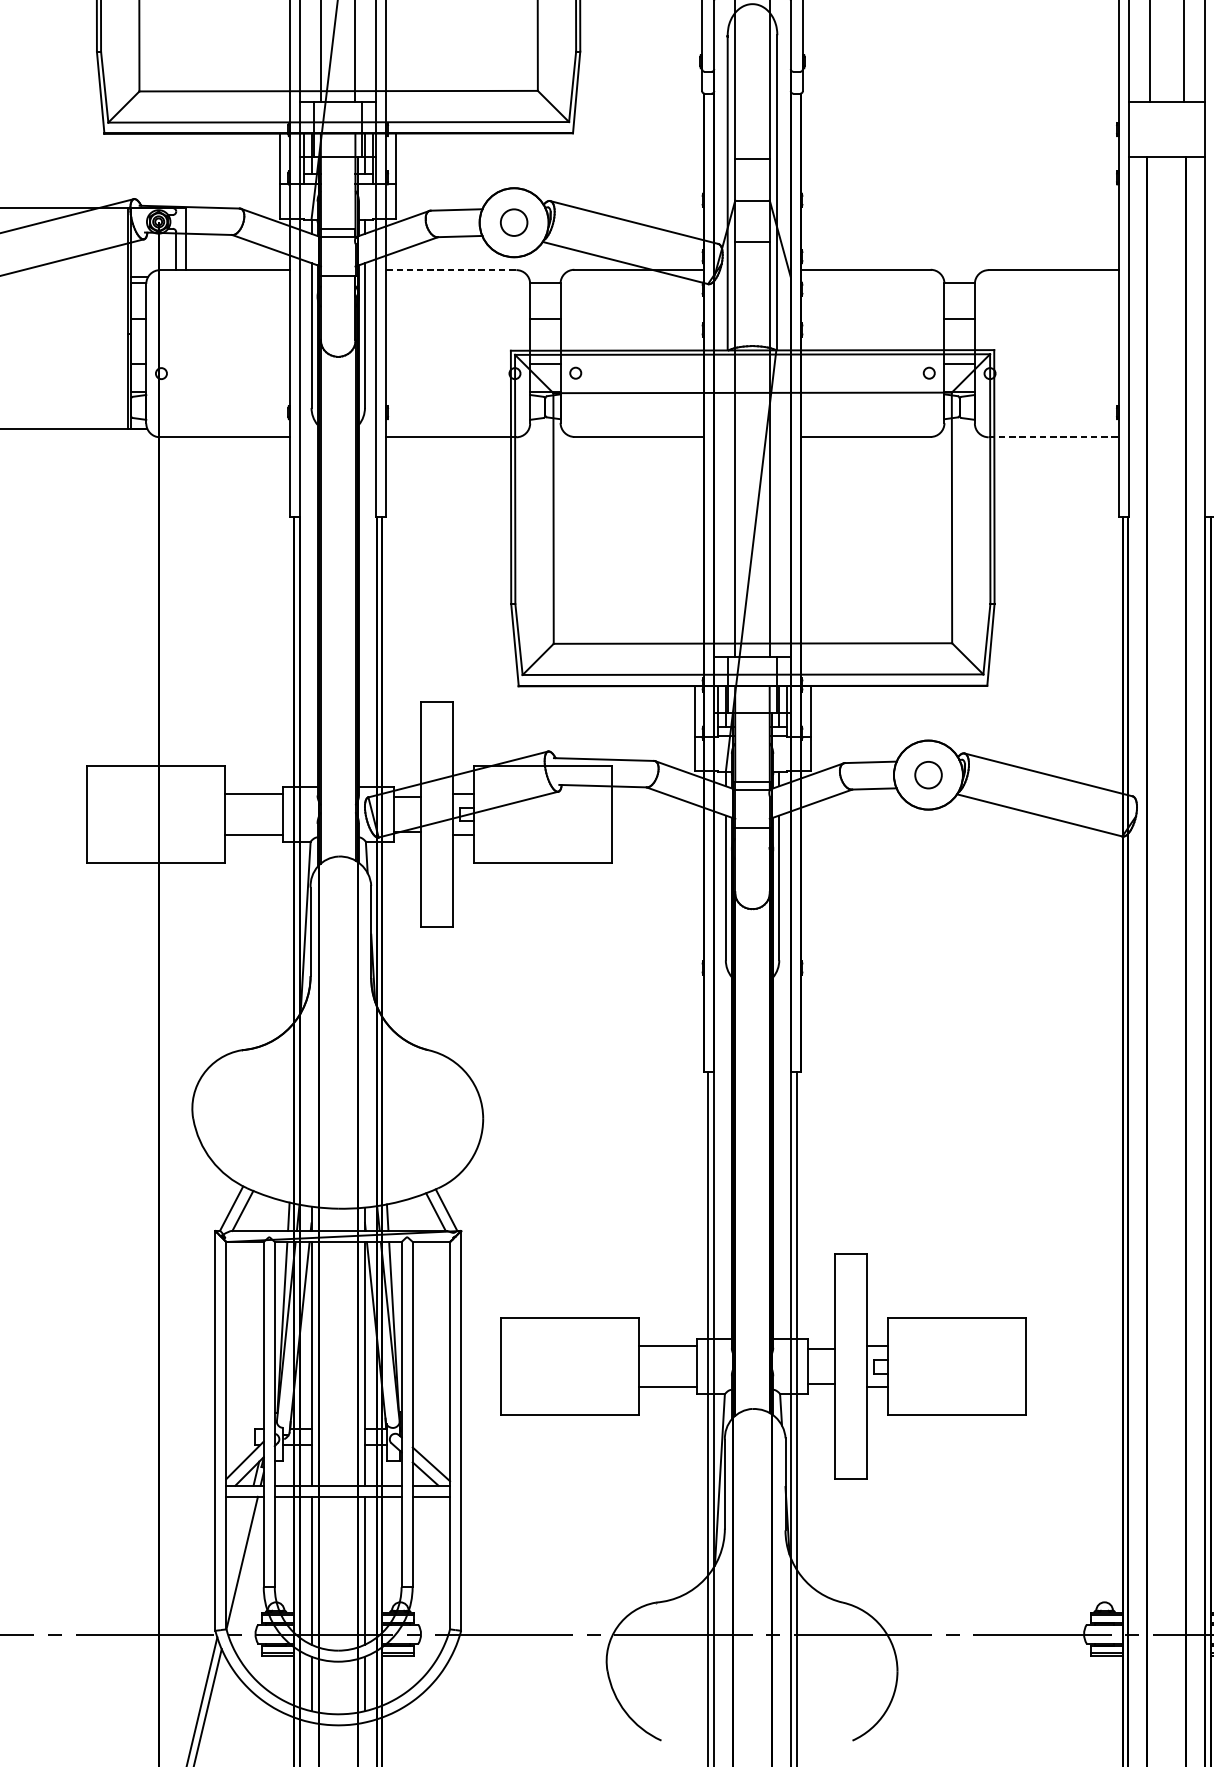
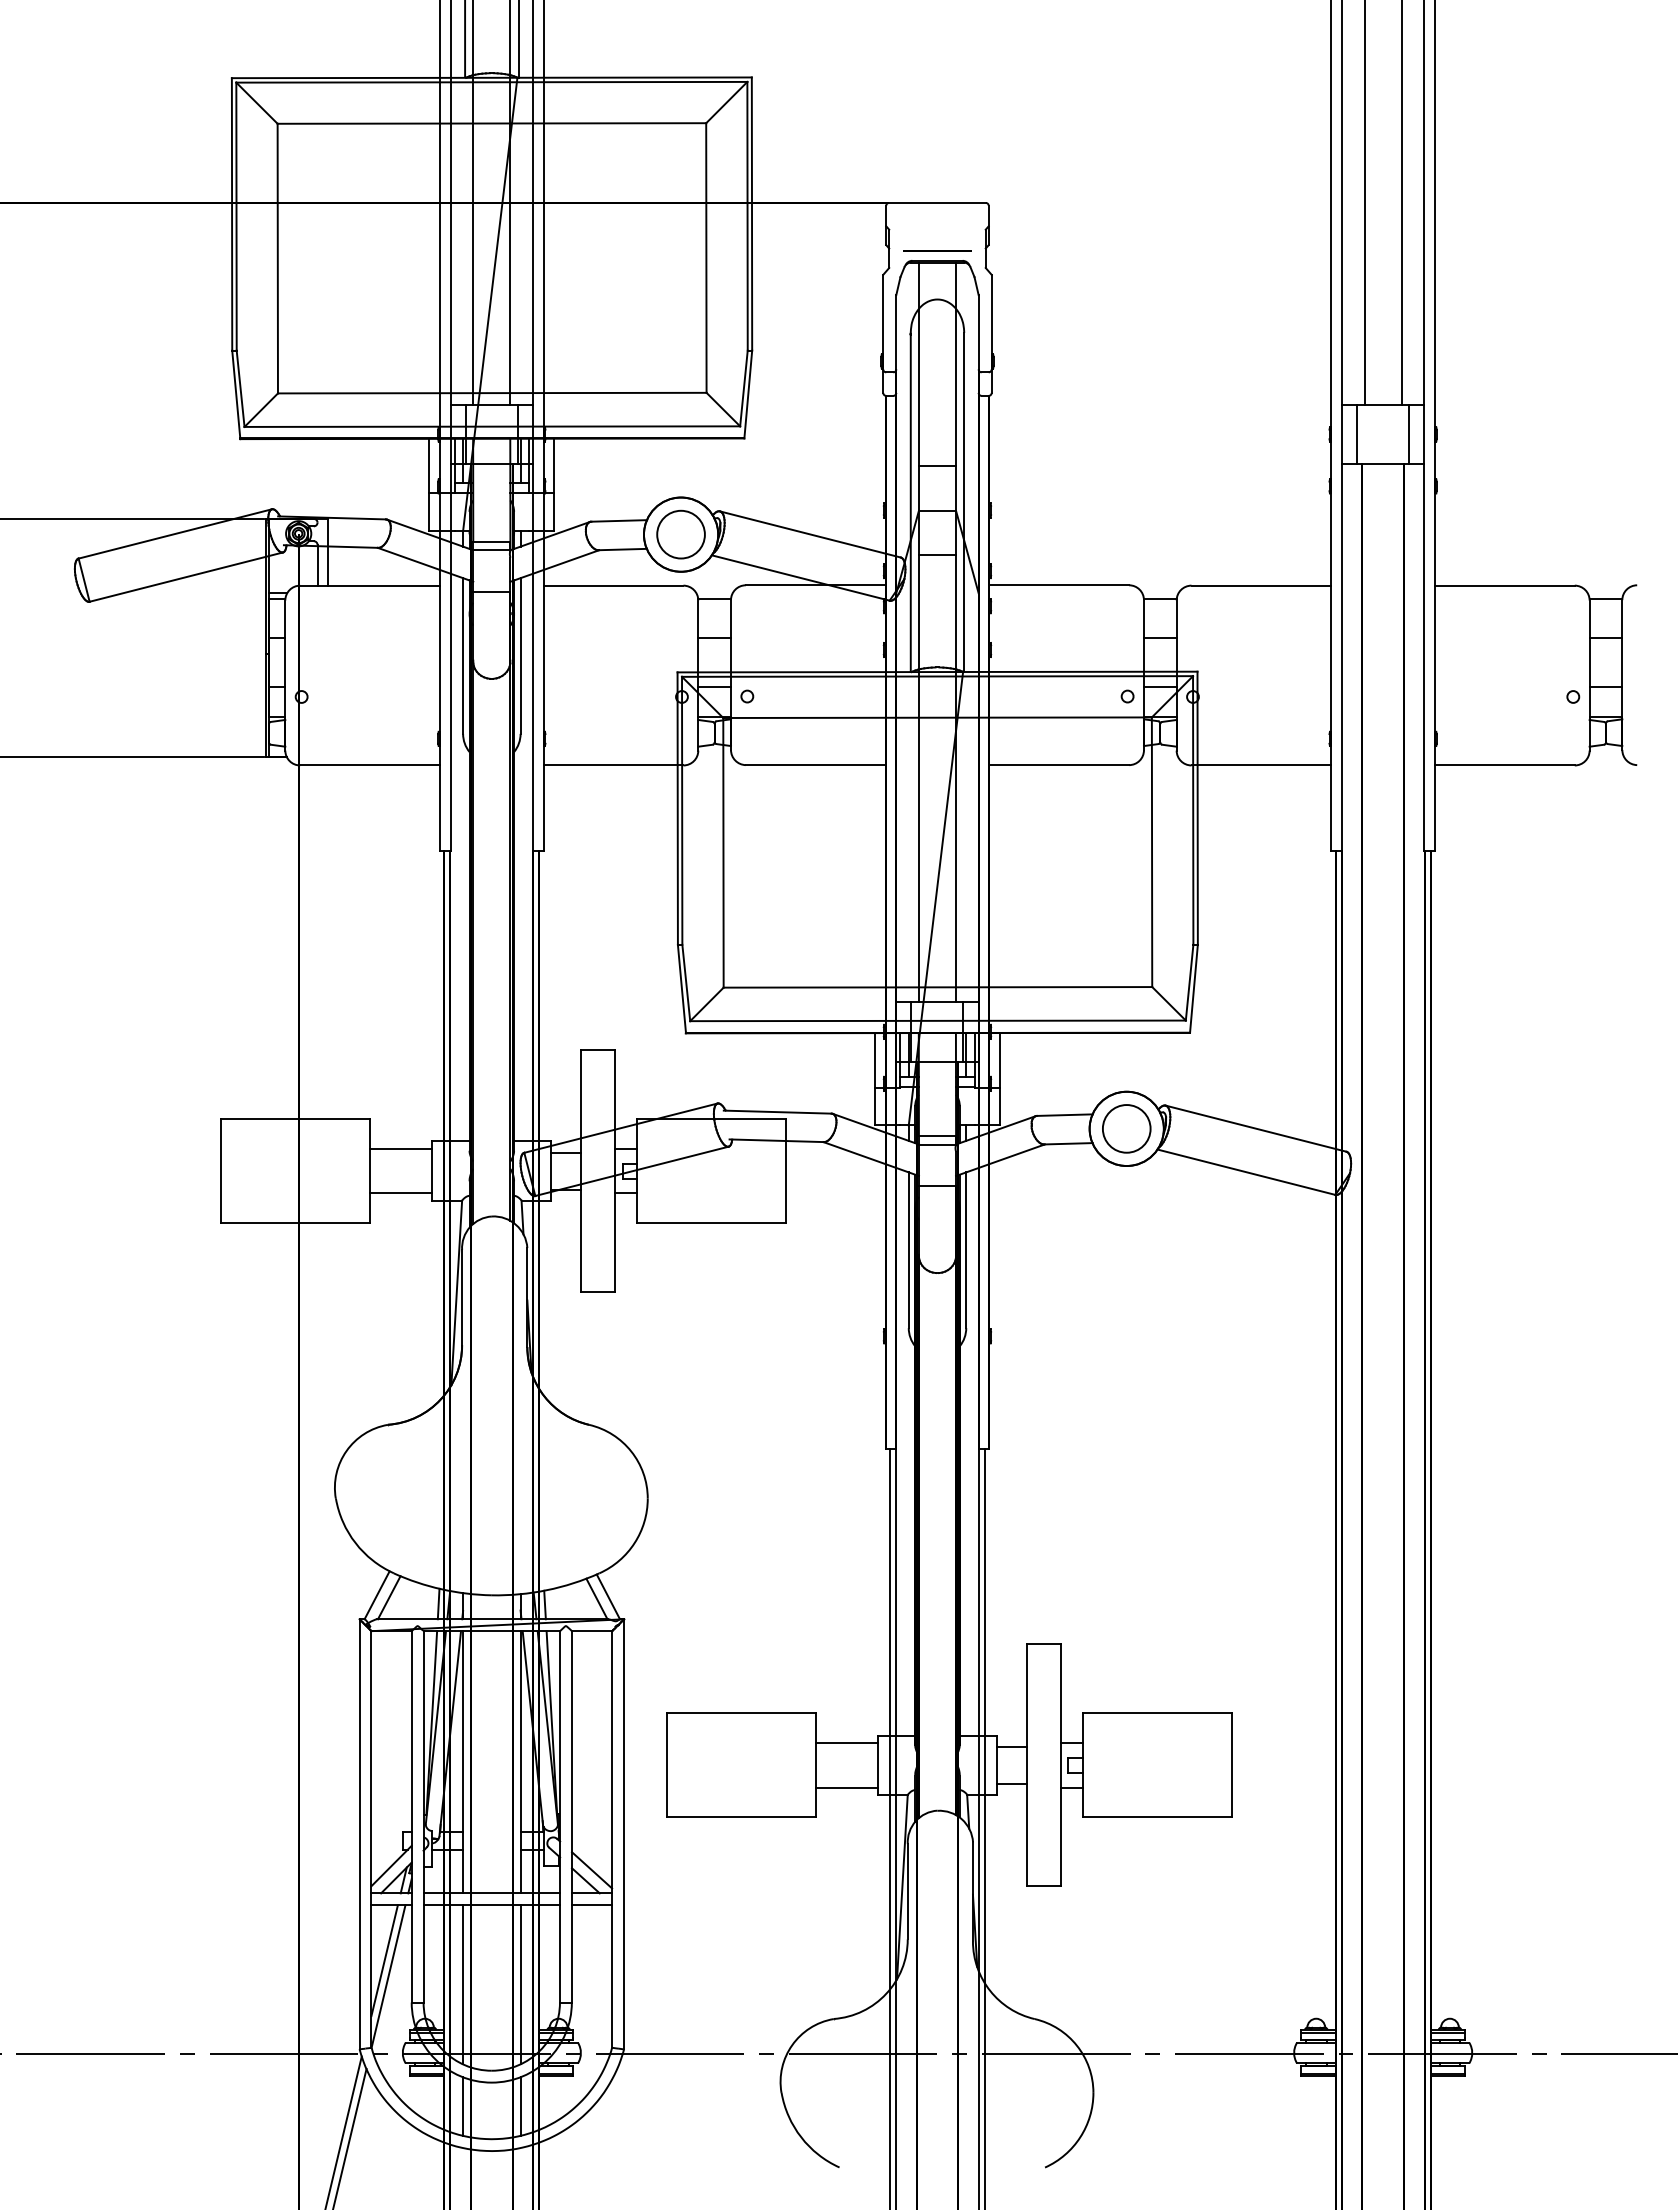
line: (1142, 129) -> (1357, 434), added
line: (1191, 129) -> (1409, 434), added
circle: (513, 222) -> (680, 534), size x1.67
line: (451, 269) -> (613, 585), dashed -> solid
line: (1053, 437) -> (1261, 765), dashed -> solid
circle: (928, 774) -> (1126, 1128), size x1.67
line: (238, 1548) -> (384, 1960), added

